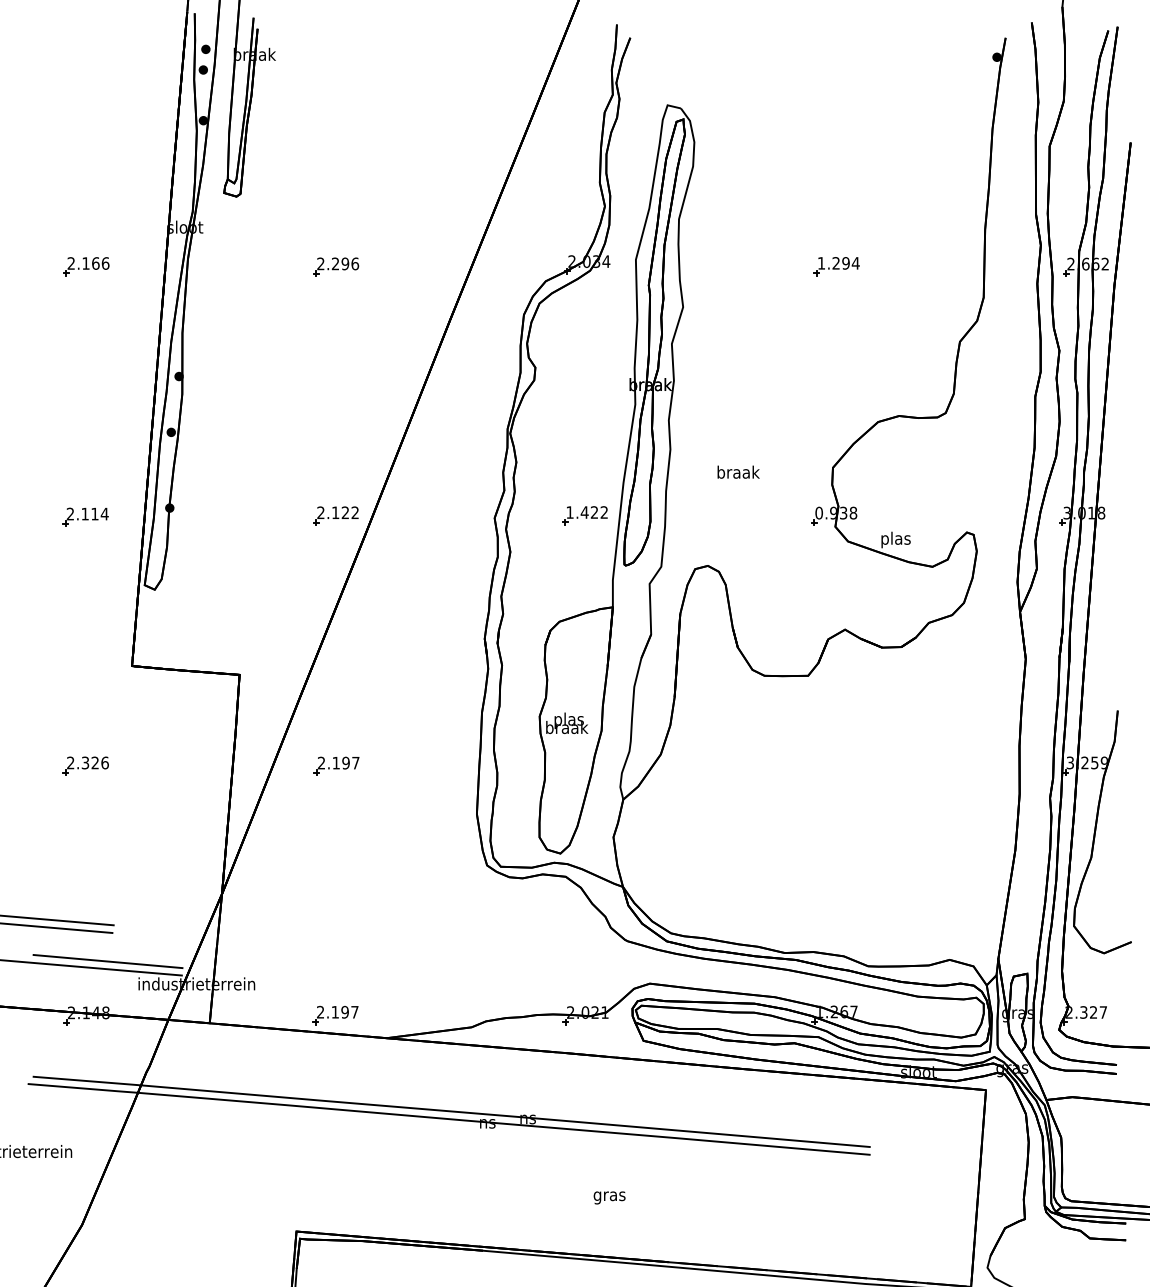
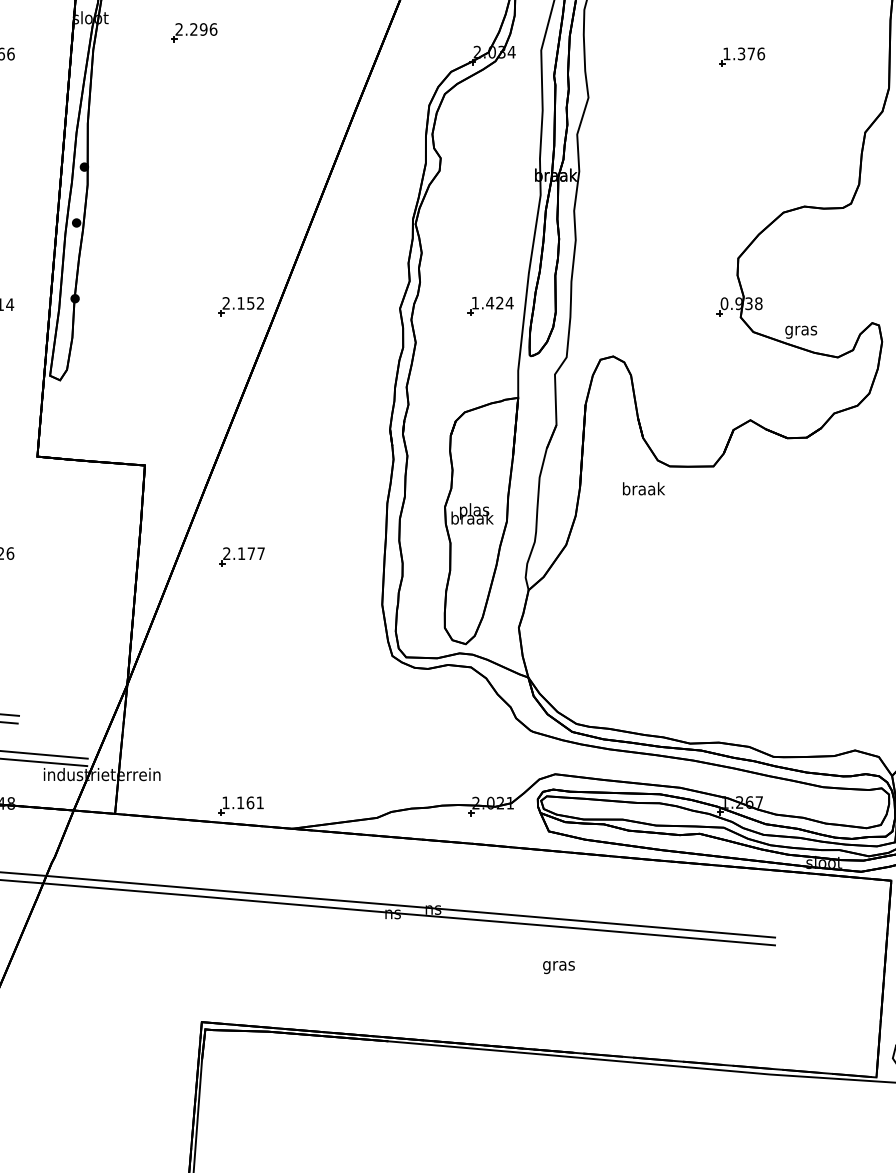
text: (845, 263) -> (750, 54), 1.294 -> 1.376
part: (336, 266) -> (194, 32), moved
text: (738, 471) -> (643, 488), moved
text: (344, 512) -> (249, 303), 2.122 -> 2.152
text: (604, 512) -> (509, 303), 1.422 -> 1.424
text: (895, 539) -> (800, 330), plas -> gras
text: (345, 762) -> (250, 553), 2.197 -> 2.177
text: (337, 1011) -> (242, 802), 2.197 -> 1.161
text: (609, 1197) -> (558, 967), moved

